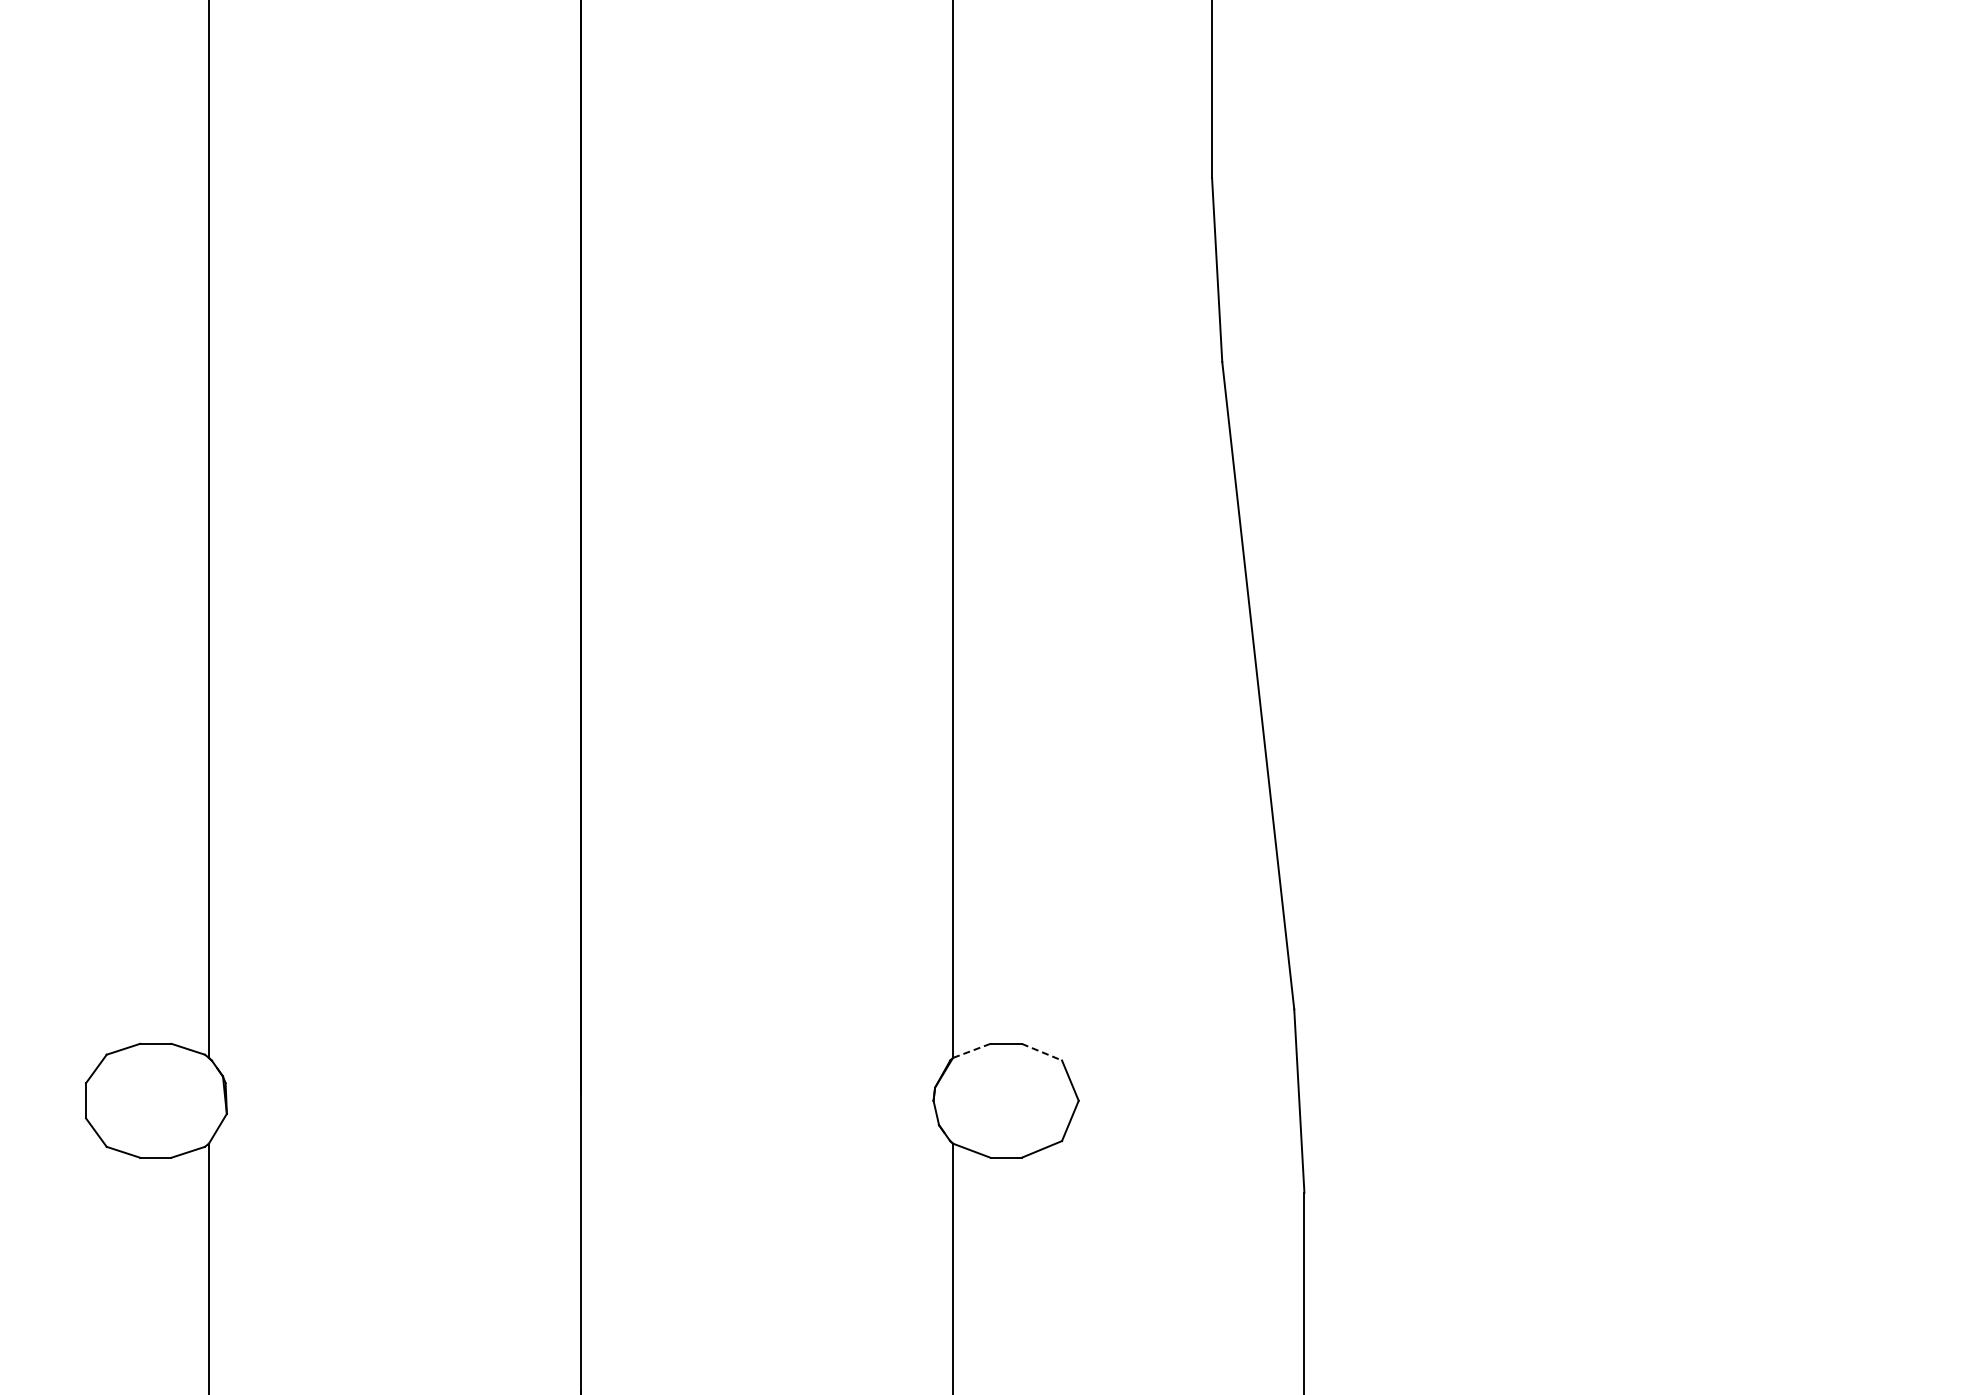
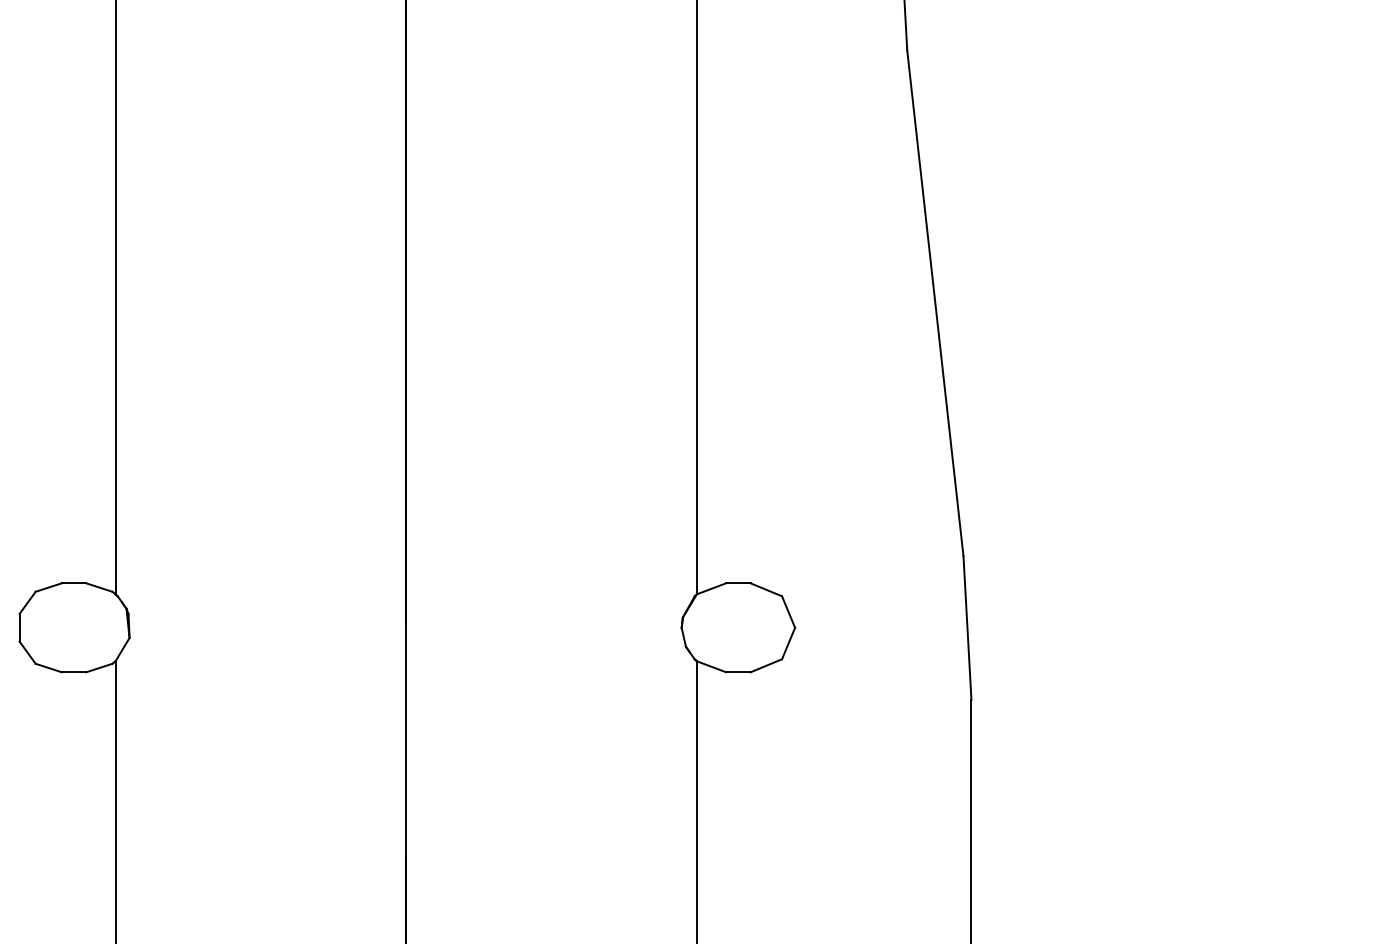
line: (971, 1051) -> (711, 589), dashed -> solid
line: (1041, 1052) -> (766, 590), dashed -> solid

